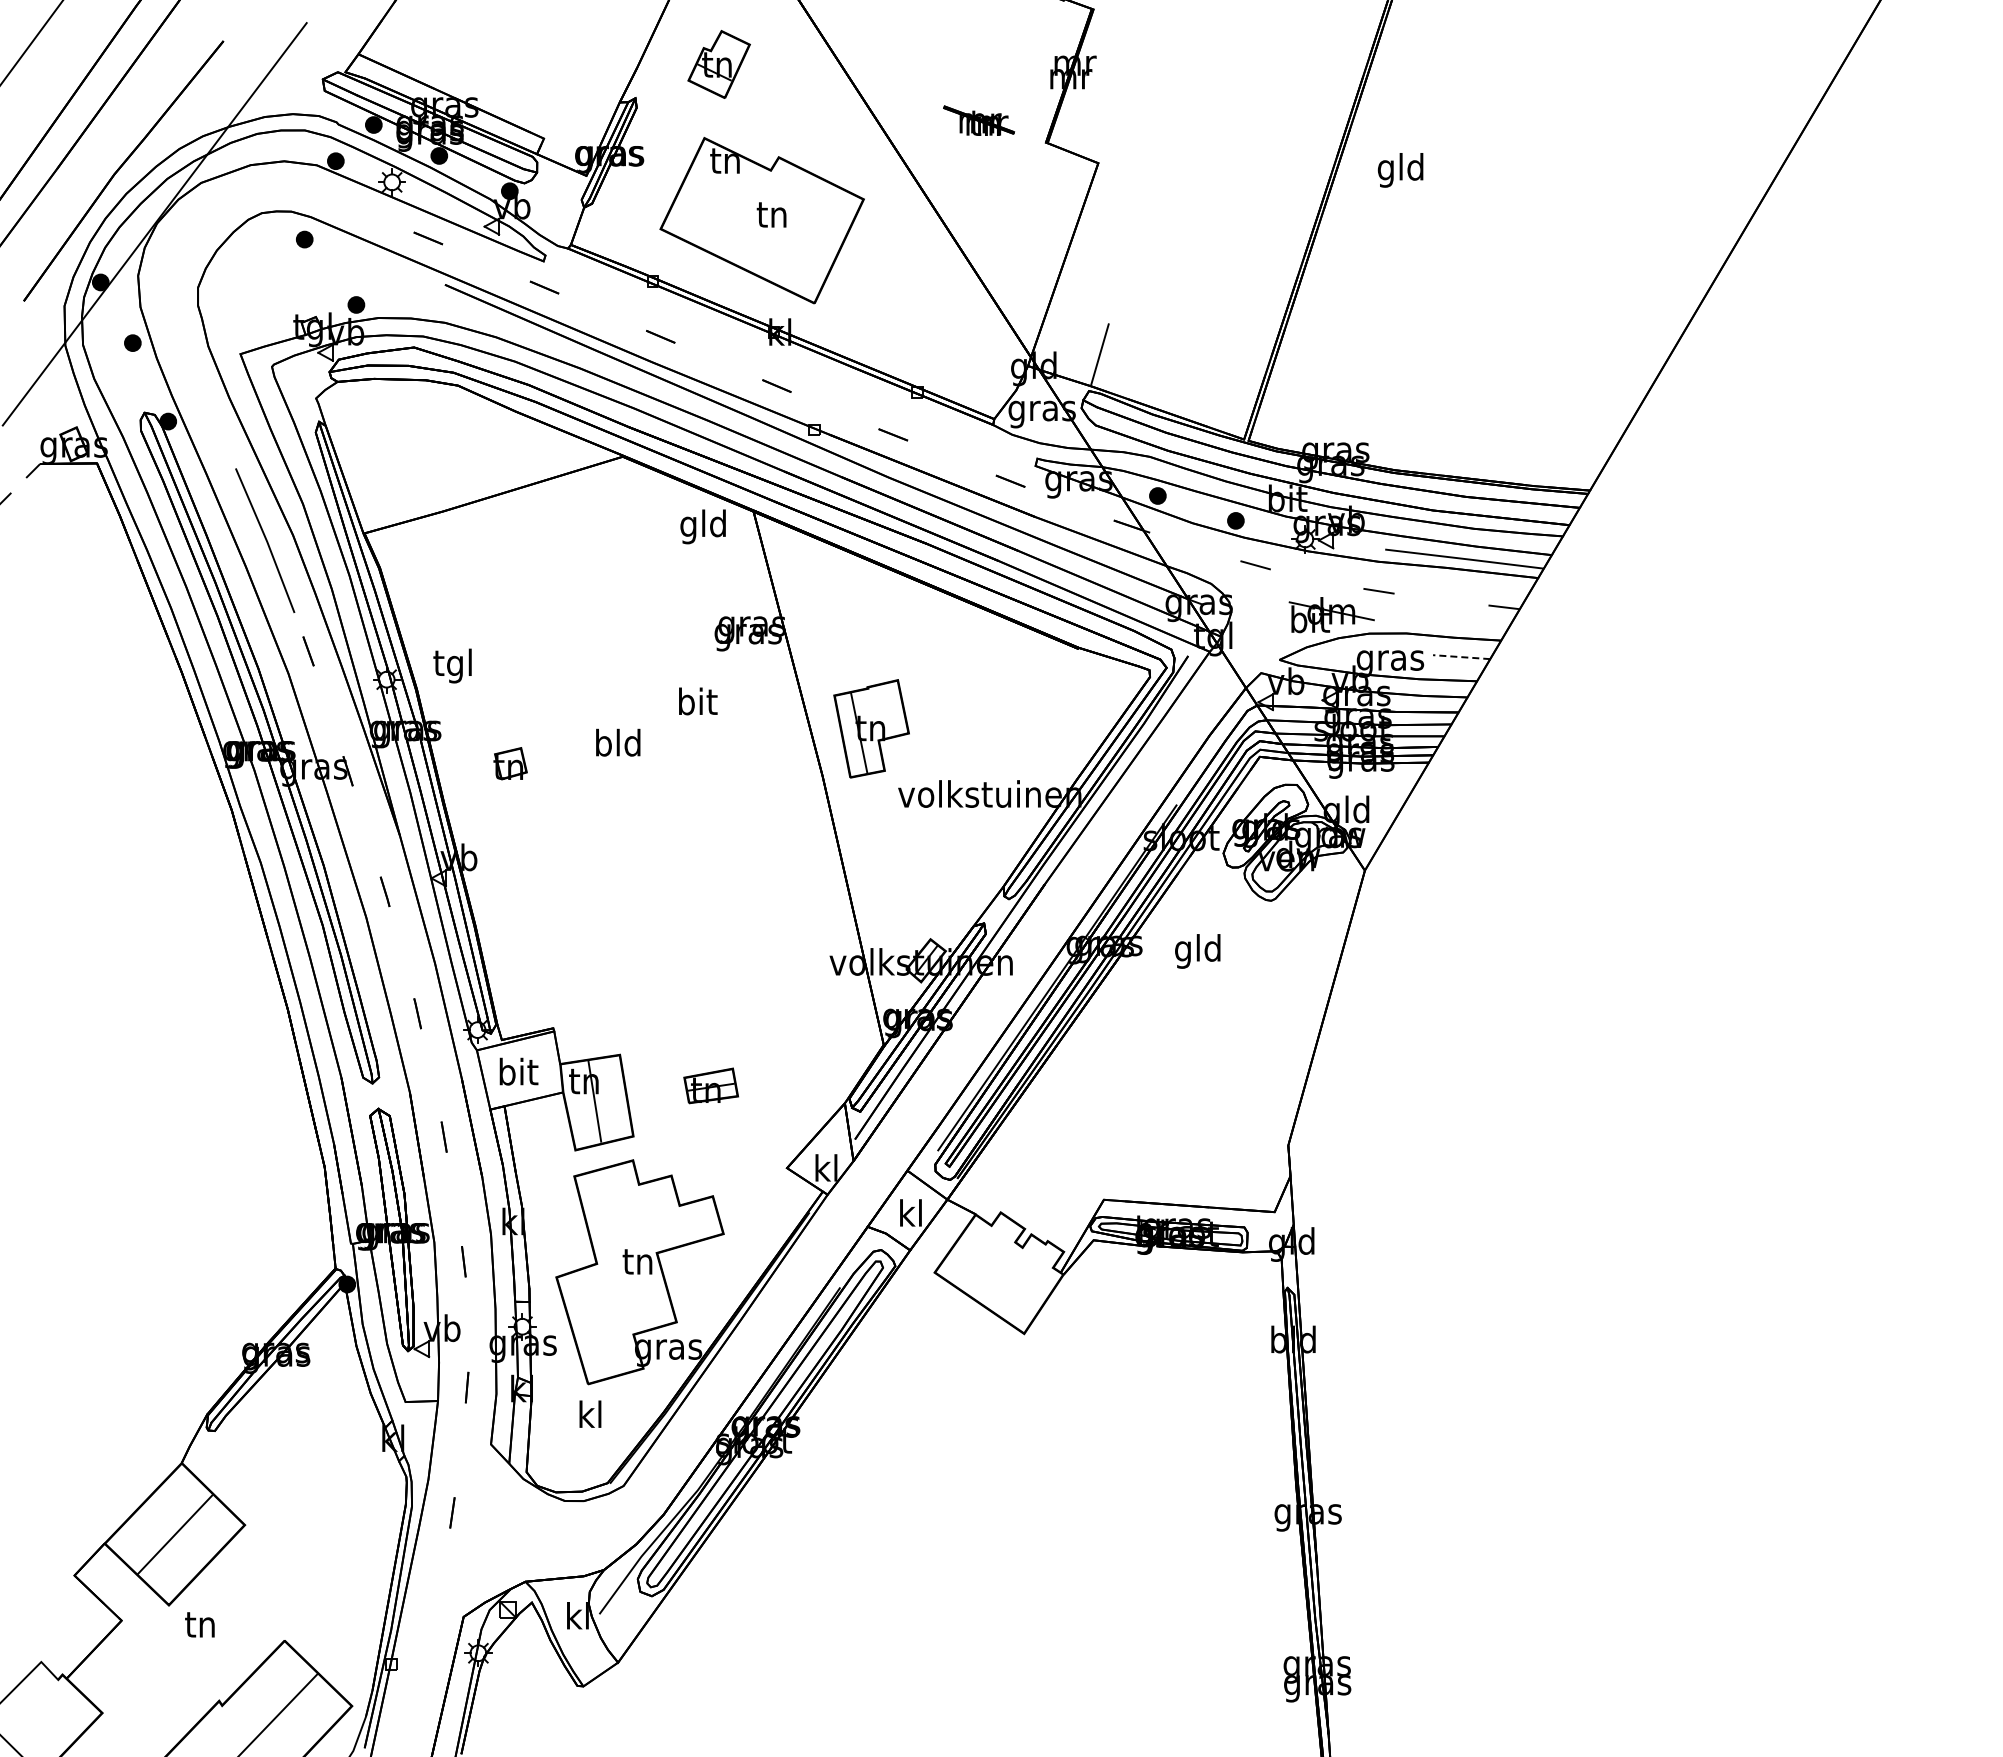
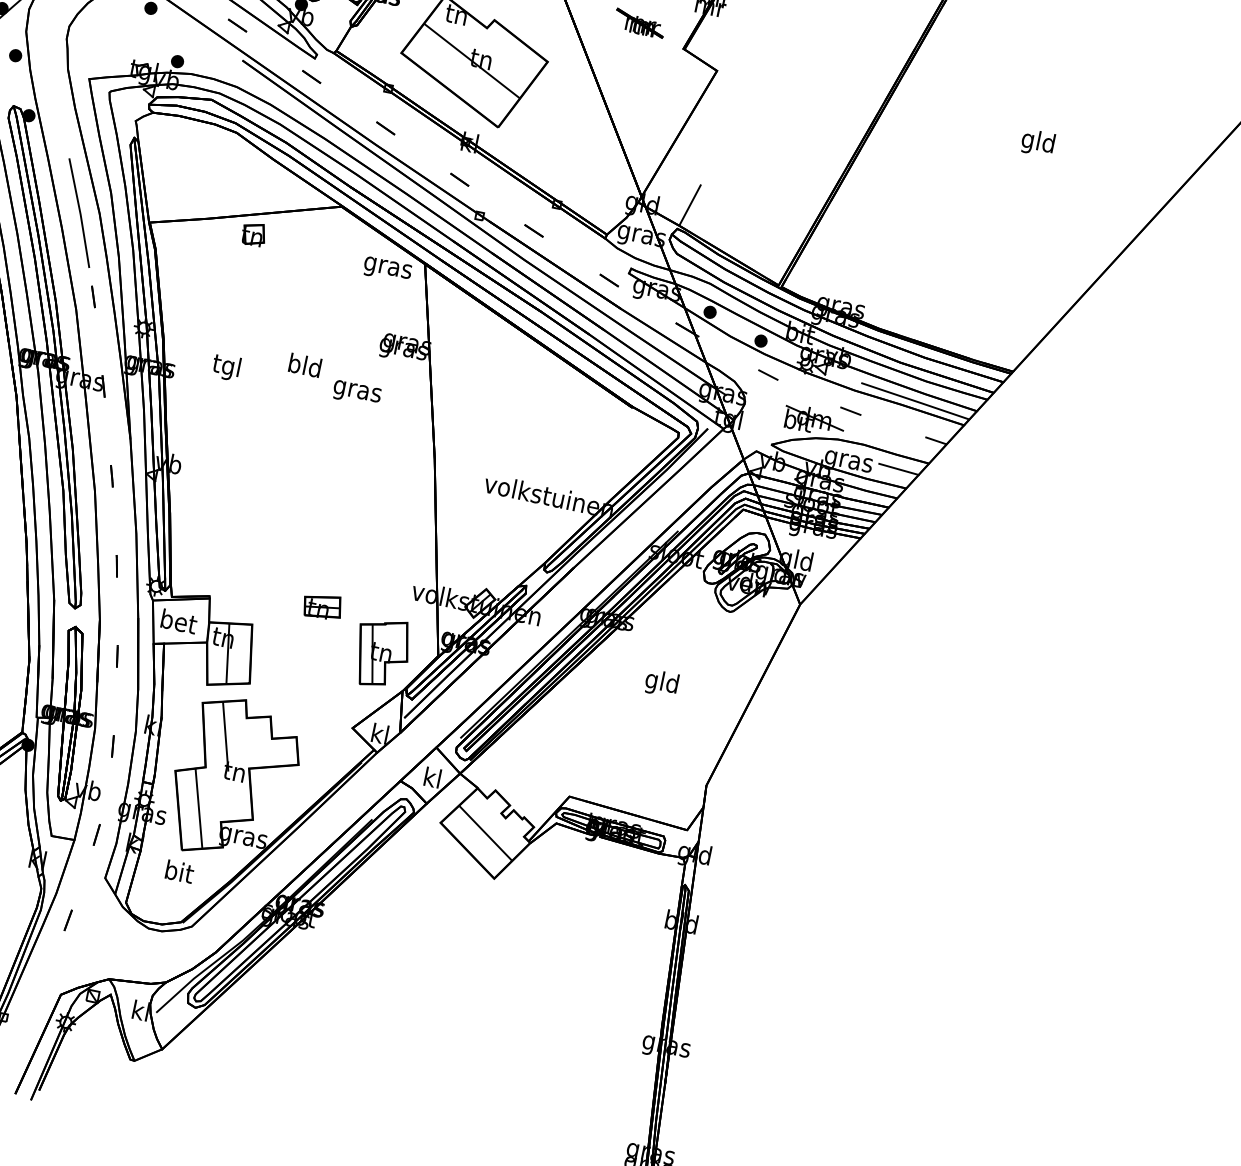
text: (1400, 170) -> (1037, 143), moved
line: (759, 219) -> (471, 60), added
text: (703, 526) -> (387, 267), gld -> gras
line: (1461, 657) -> (898, 469), dashed -> solid
text: (452, 665) -> (226, 367), moved
text: (696, 704) -> (357, 390), bit -> gras
part: (871, 728) -> (381, 652), moved
text: (618, 742) -> (305, 365), moved
part: (510, 763) -> (253, 234), moved
text: (1197, 951) -> (661, 683), moved
text: (518, 1071) -> (178, 621), bit -> bet
part: (710, 1085) -> (322, 606), moved
line: (615, 1215) -> (225, 736), added
line: (999, 1273) -> (485, 832), added
line: (599, 1322) -> (198, 808), added
text: (591, 1414) -> (179, 871), kl -> bit

